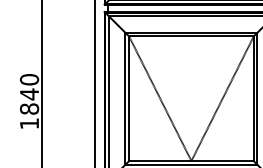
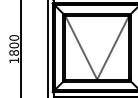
text: (30, 94) -> (14, 45), 1840 -> 1800

